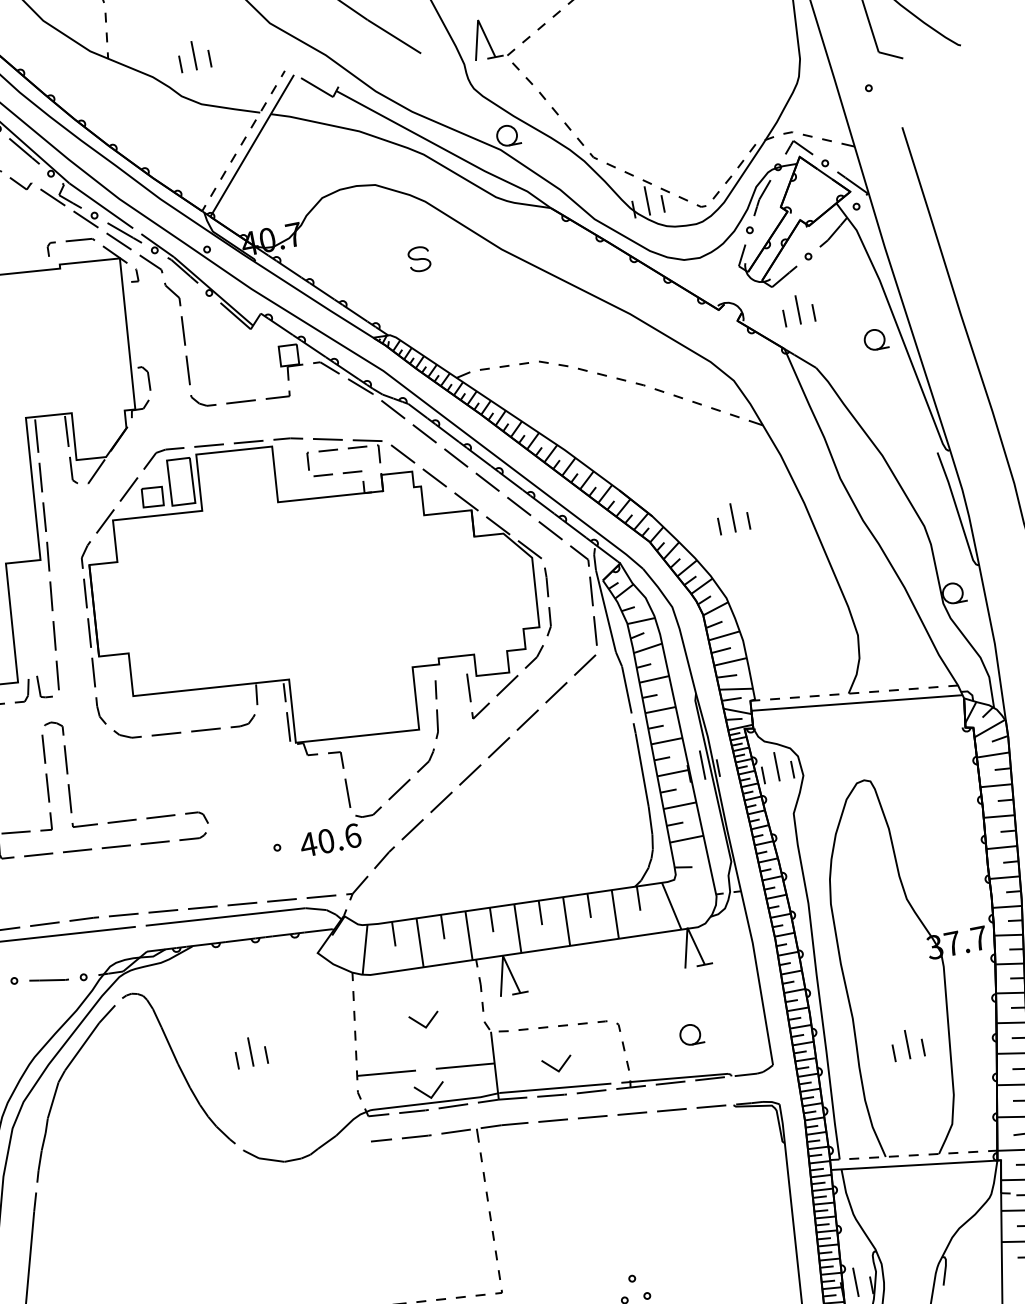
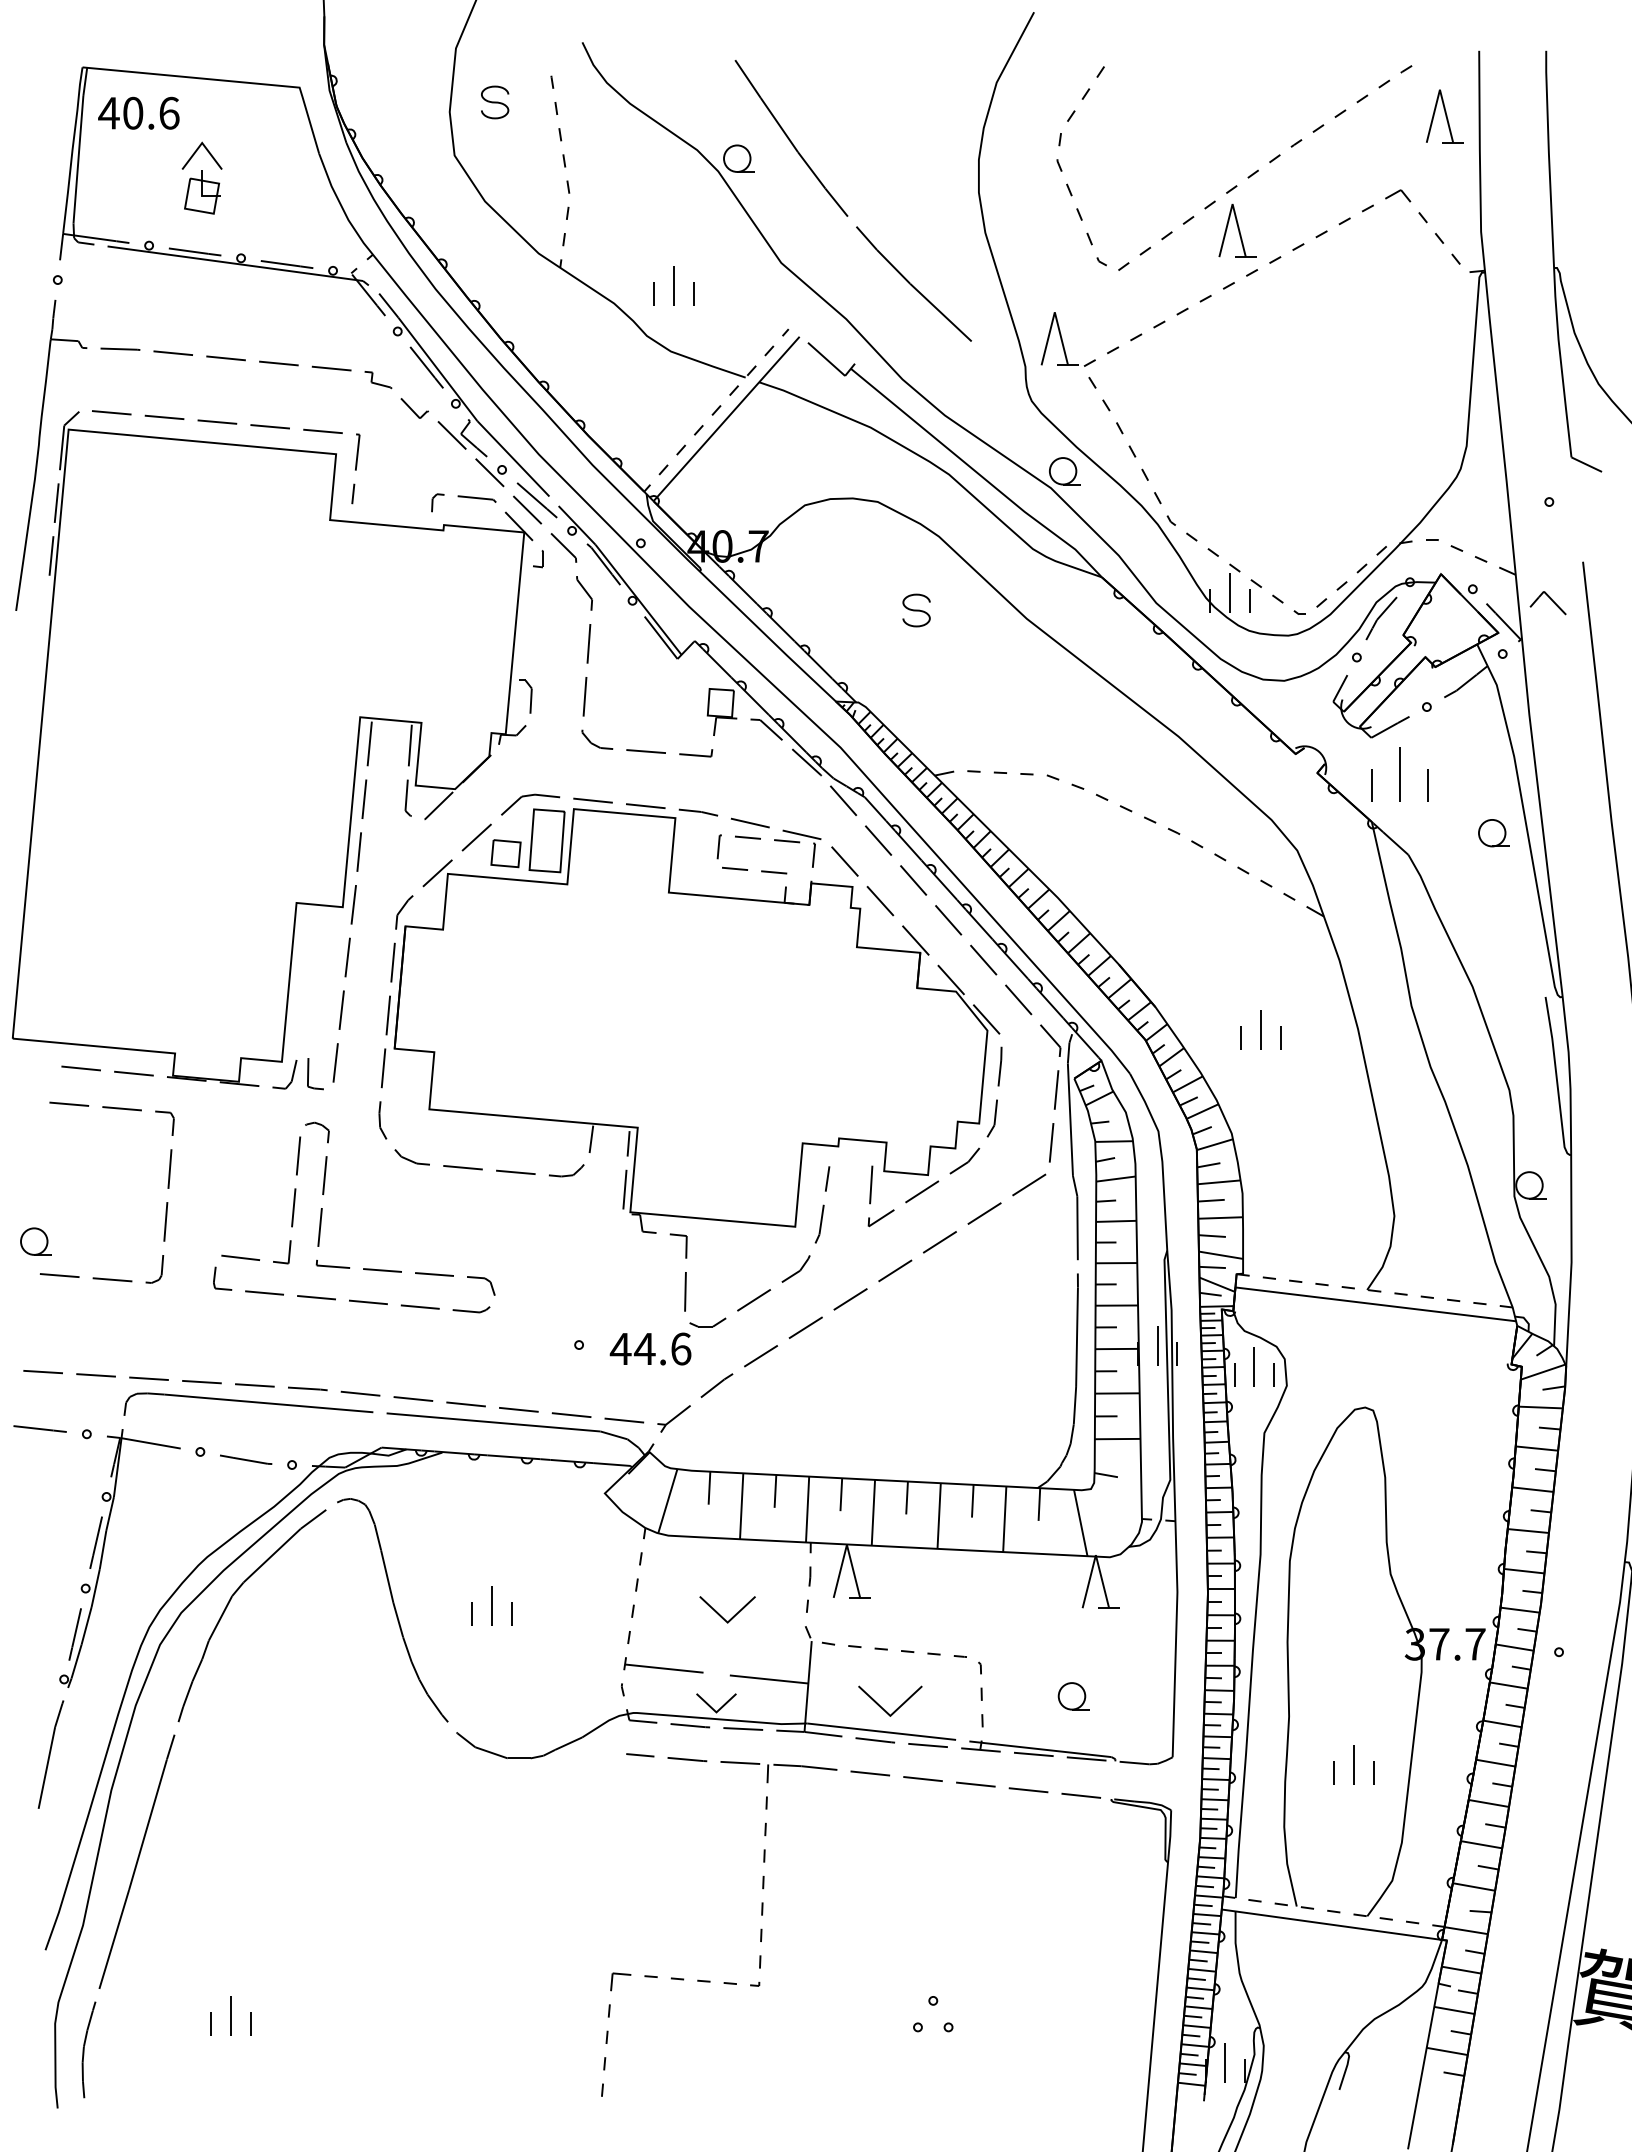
part: (797, 149) -> (1547, 603), moved
part: (797, 309) -> (1399, 773), size x1.4
text: (325, 840) -> (644, 1348), 40.6 -> 44.6
part: (424, 1020) -> (727, 1609), size x1.4
part: (557, 1064) -> (890, 1701), size x1.6

